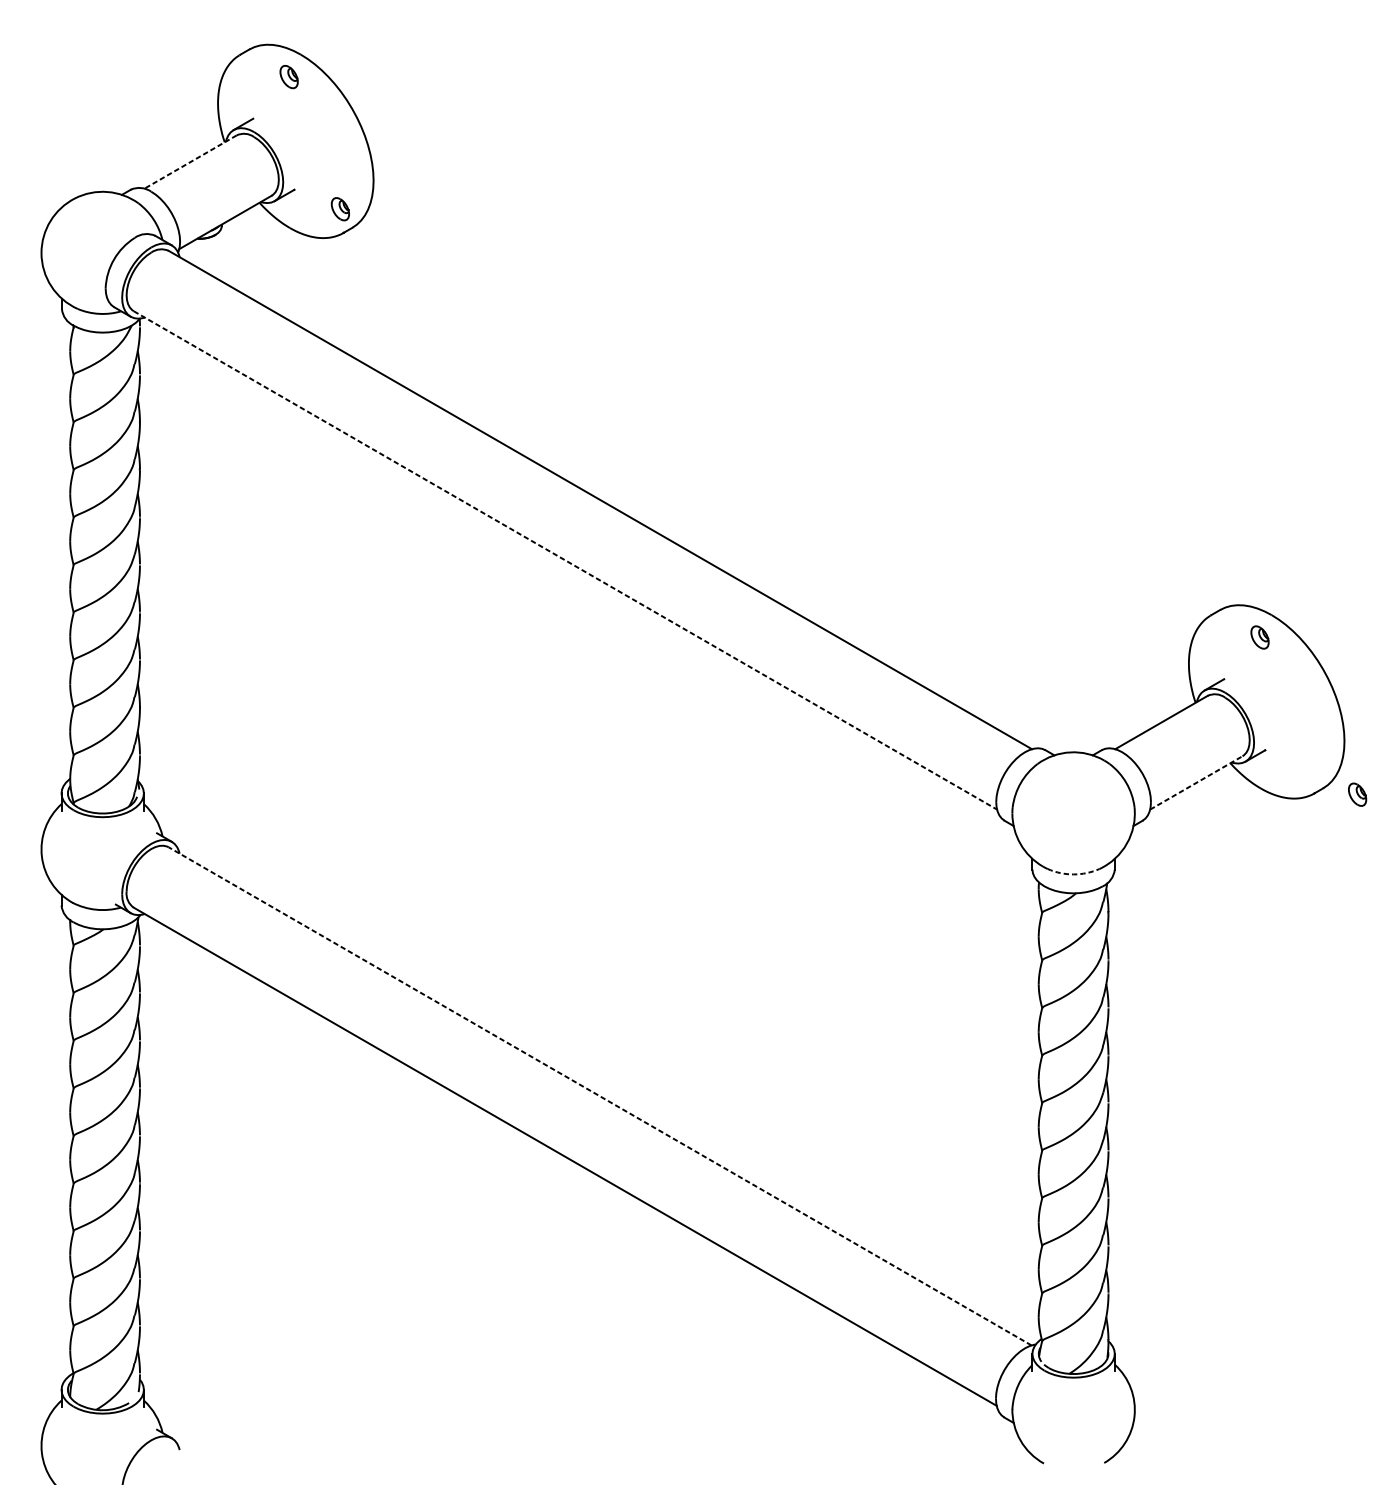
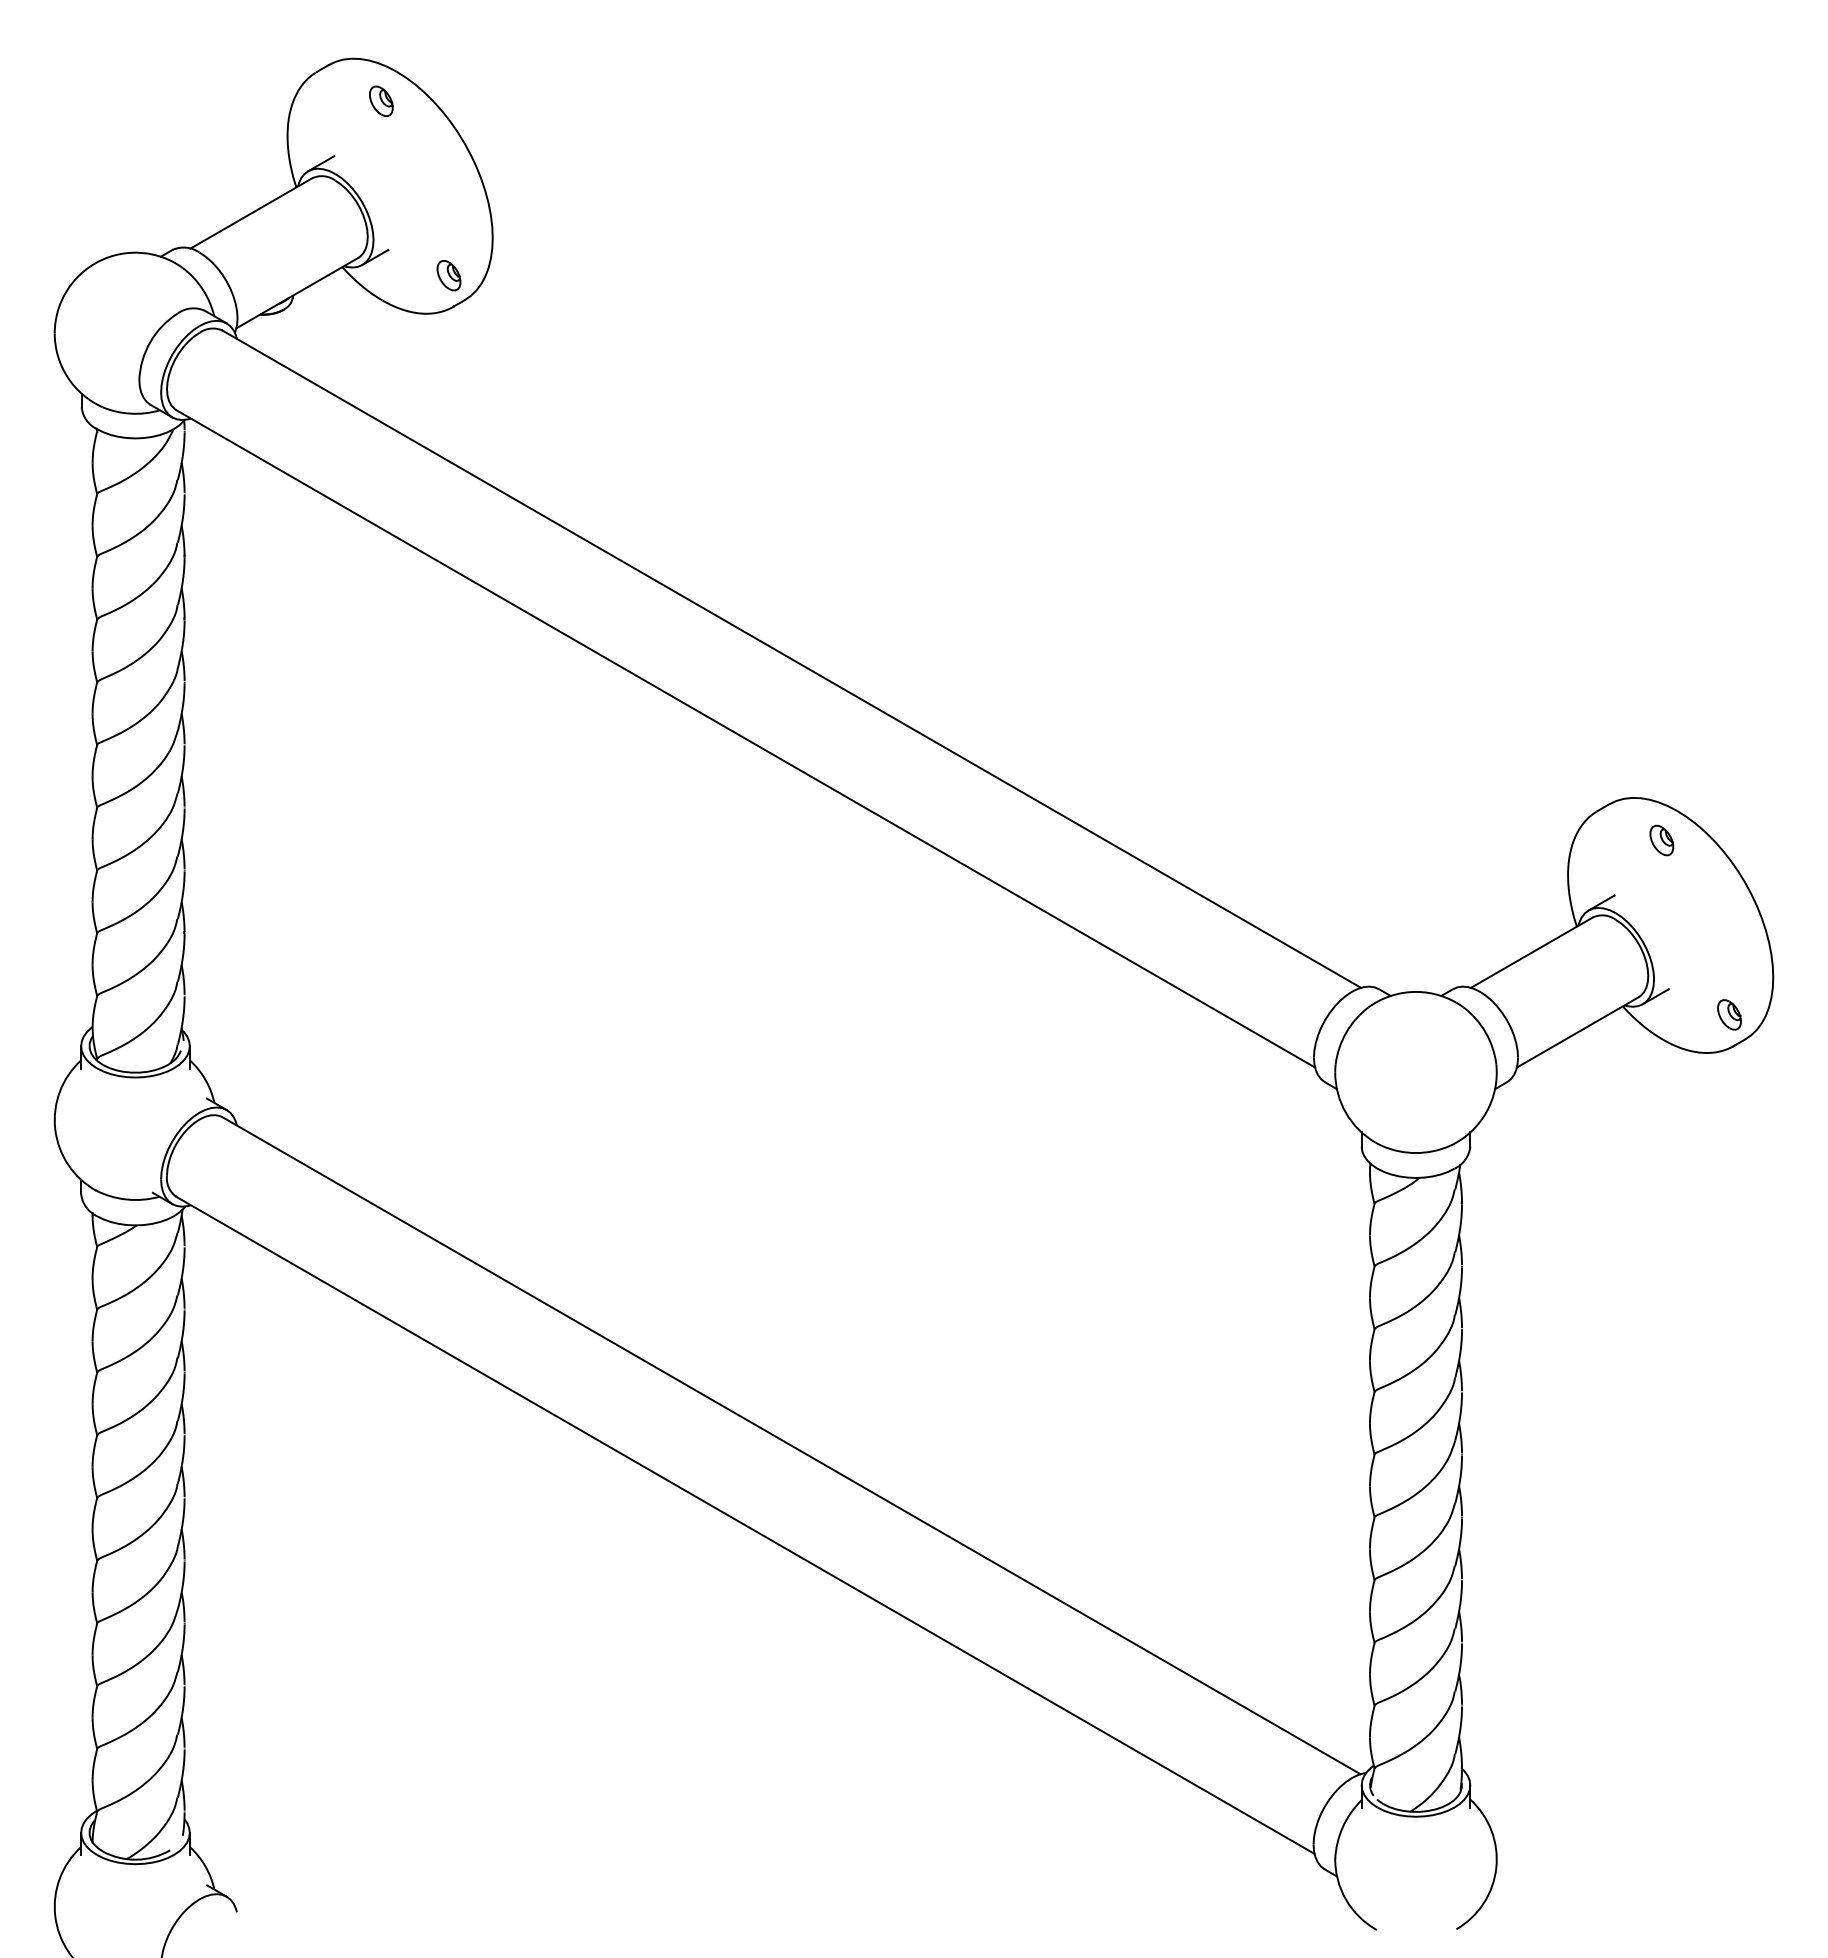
line: (189, 162) -> (250, 213), dashed -> solid
line: (566, 560) -> (746, 739), dashed -> solid
line: (1196, 783) -> (1578, 1032), dashed -> solid
part: (1357, 794) -> (1729, 1014), moved
arc: (1073, 874) -> (1416, 1153), dashed -> solid
line: (600, 1096) -> (791, 1445), dashed -> solid

